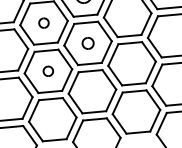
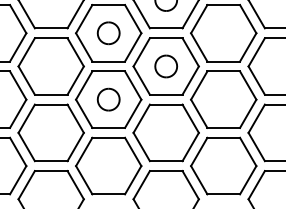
part: (43, 23) -> (108, 33), size x1.67
part: (88, 43) -> (166, 66), size x1.43
part: (48, 71) -> (108, 99), size x1.67

